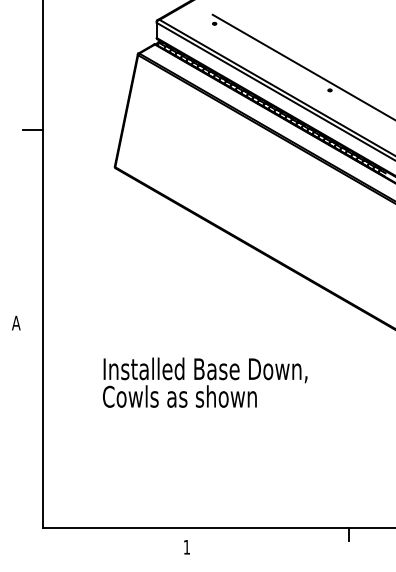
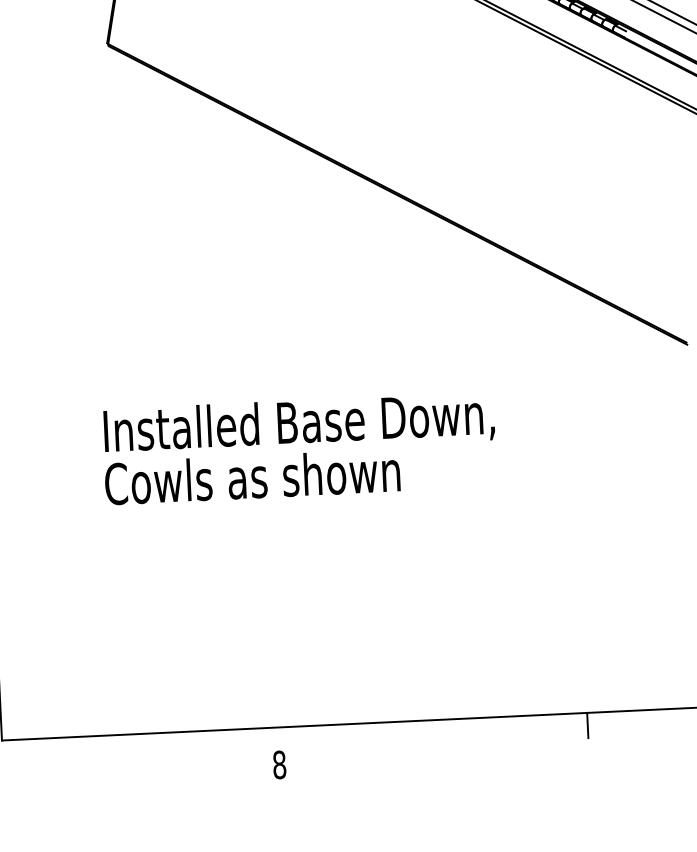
text: (186, 546) -> (278, 763), 1 -> 8

